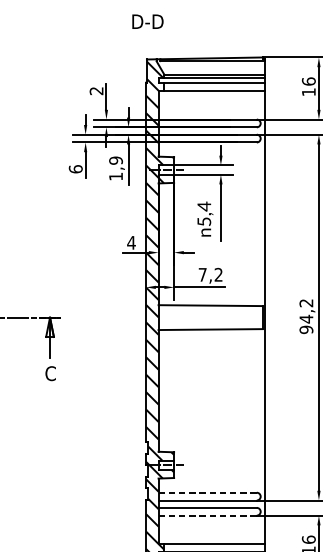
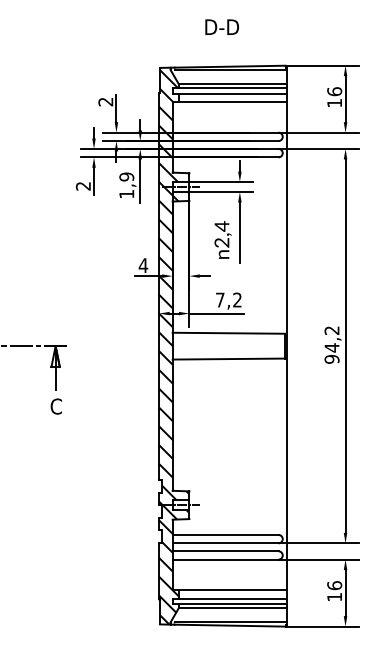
text: (147, 21) -> (221, 26), moved
text: (74, 168) -> (82, 185), 6 -> 2
text: (203, 221) -> (221, 242), 5,4 -> 2,4
line: (207, 492) -> (225, 534), dashed -> solid
line: (207, 515) -> (225, 559), dashed -> solid

